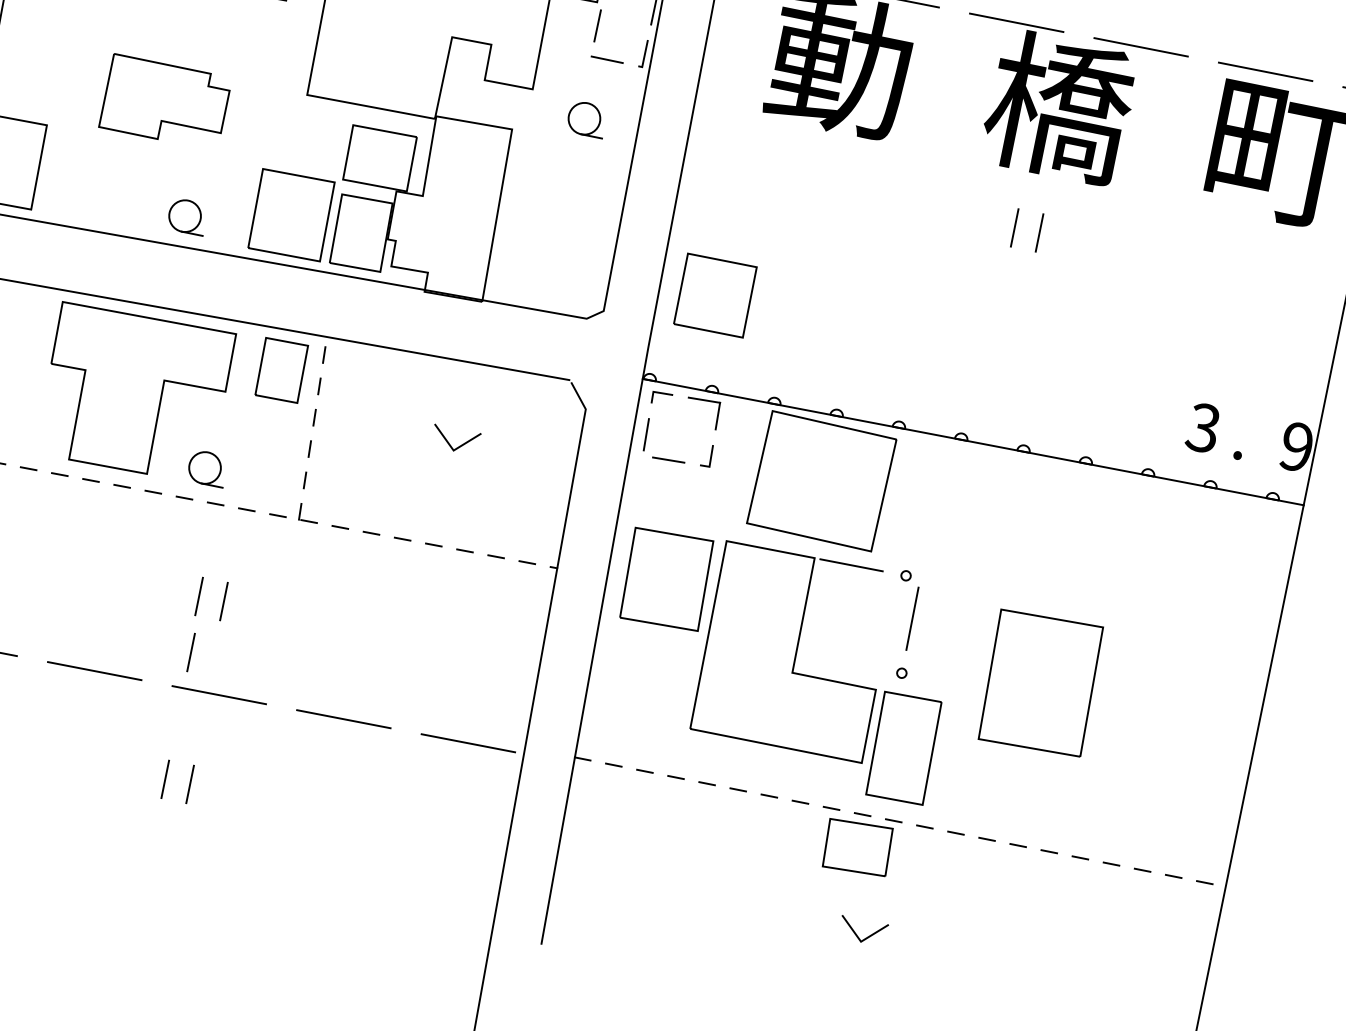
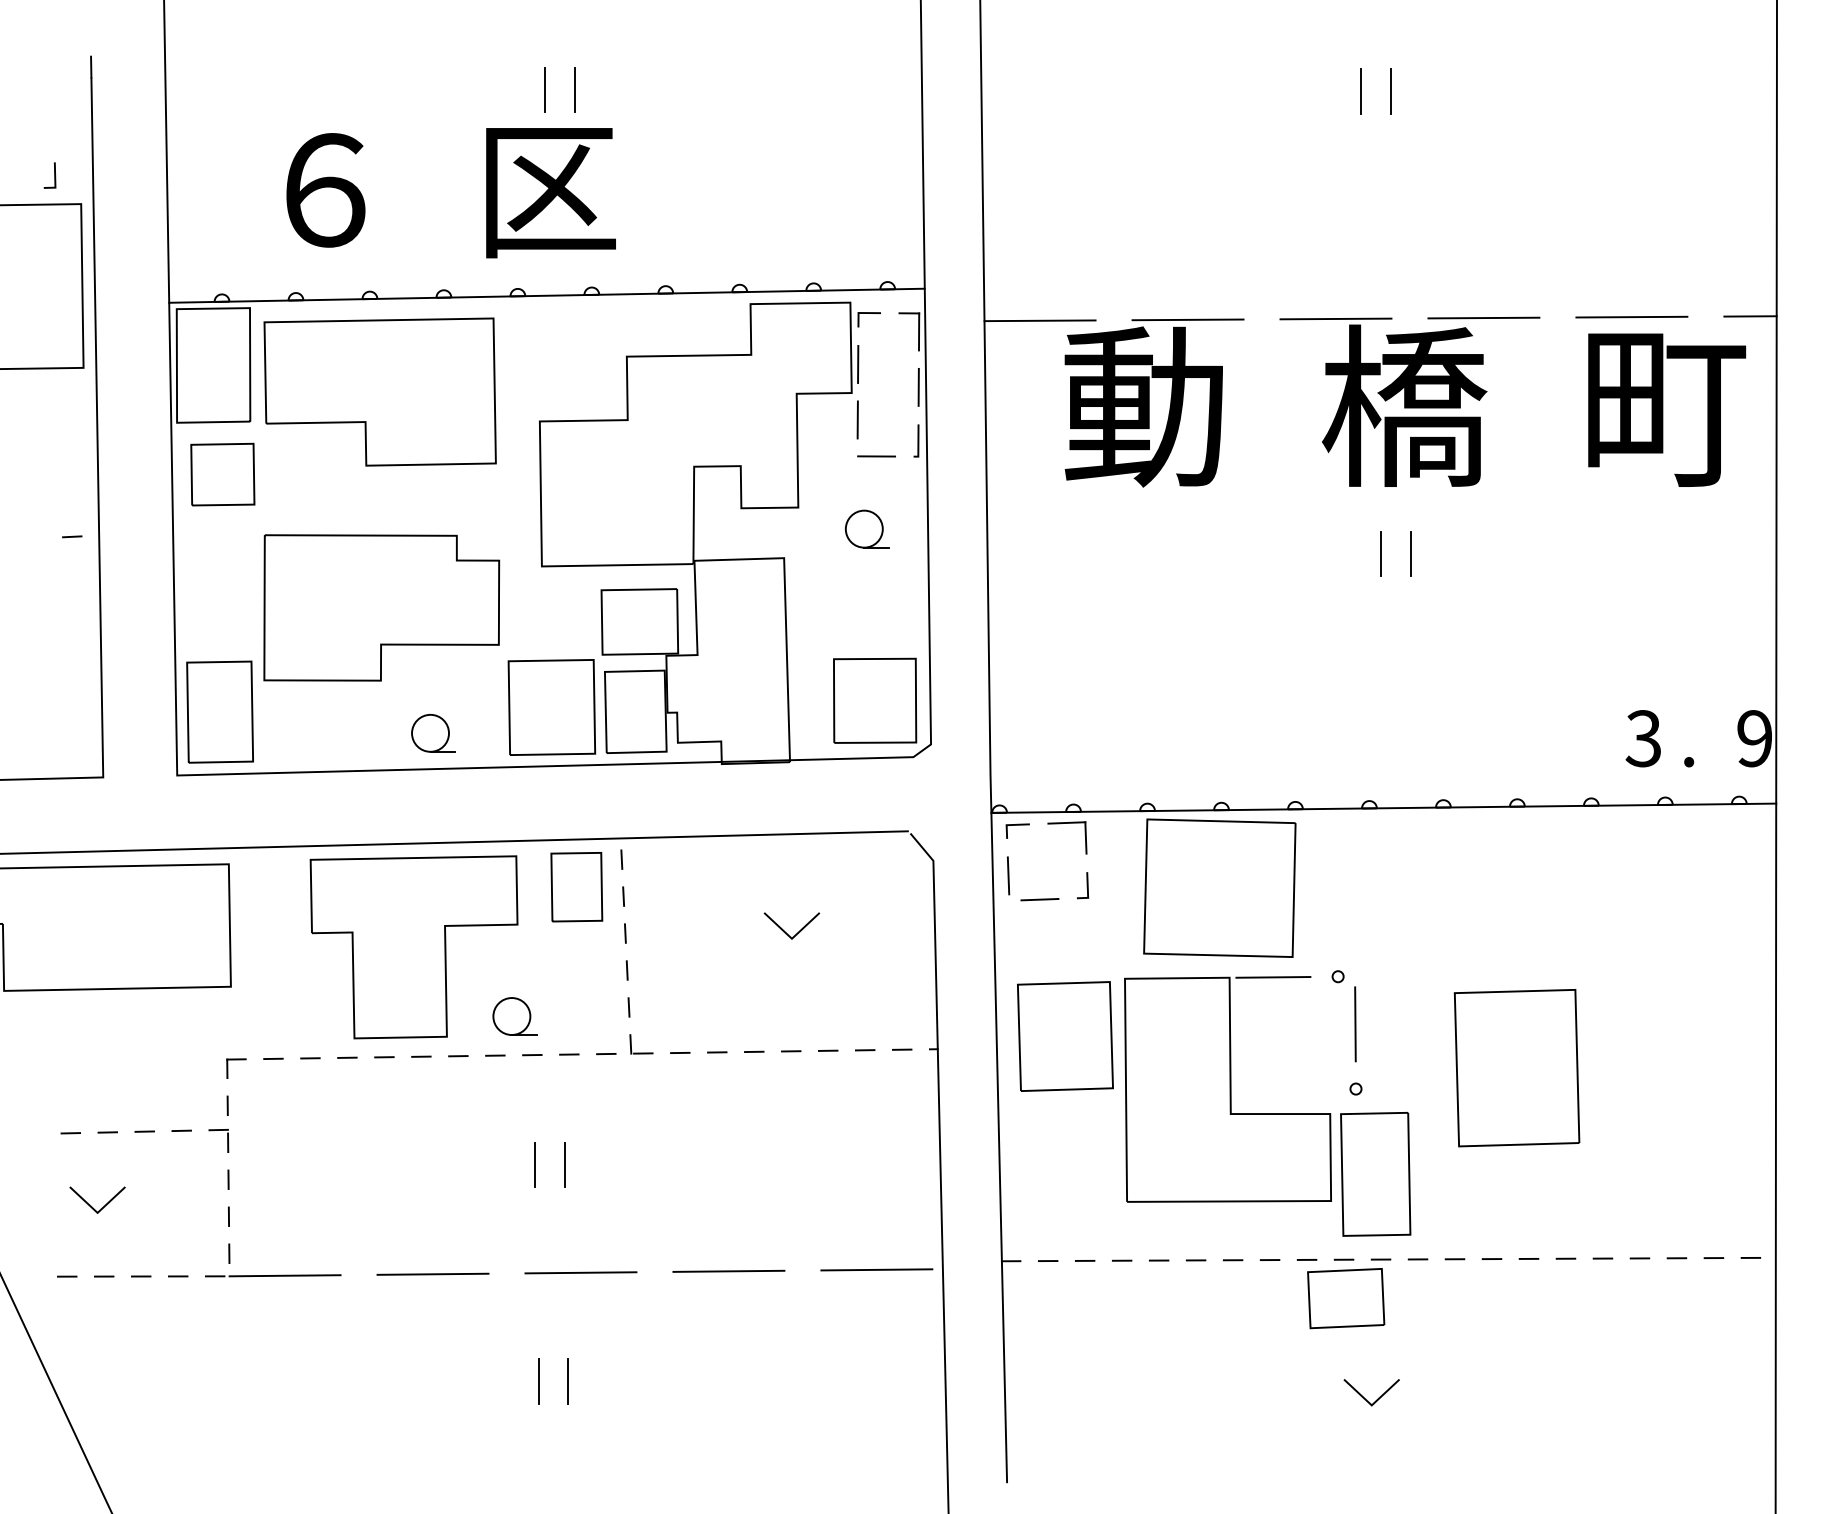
part: (165, 102) -> (381, 607), size x1.67
part: (715, 295) -> (875, 700), moved
line: (190, 652) -> (538, 1230), removed

